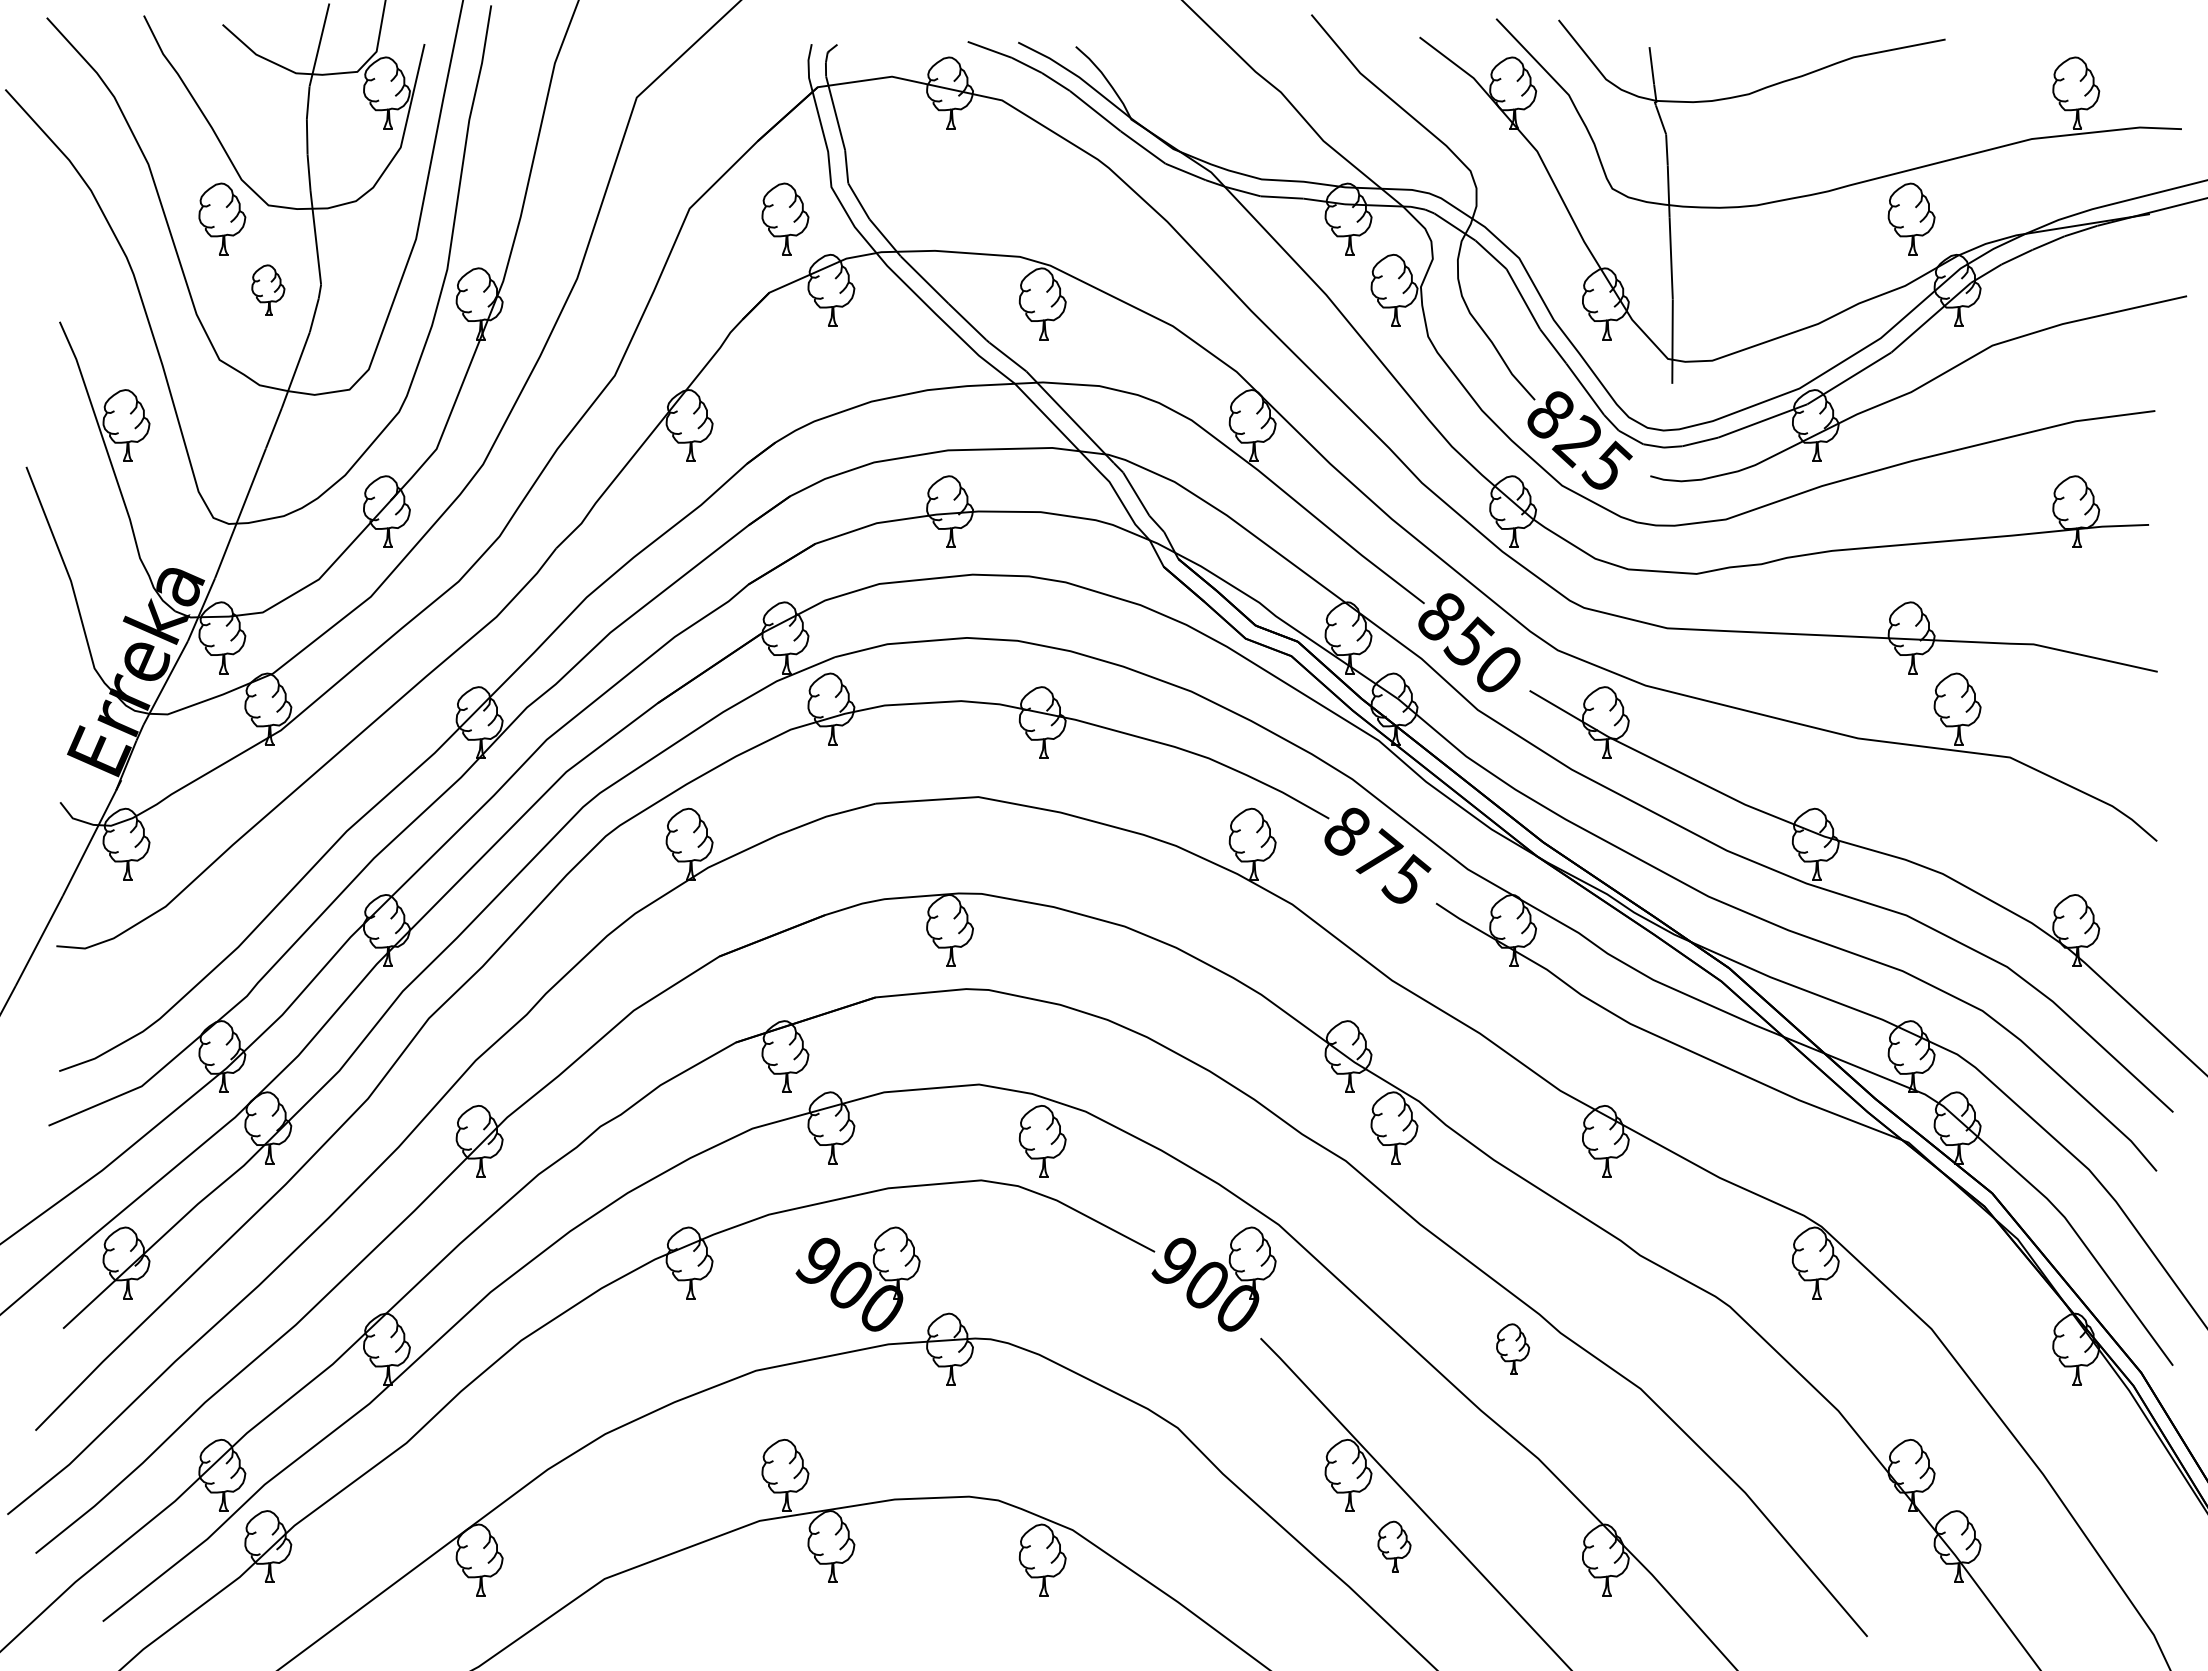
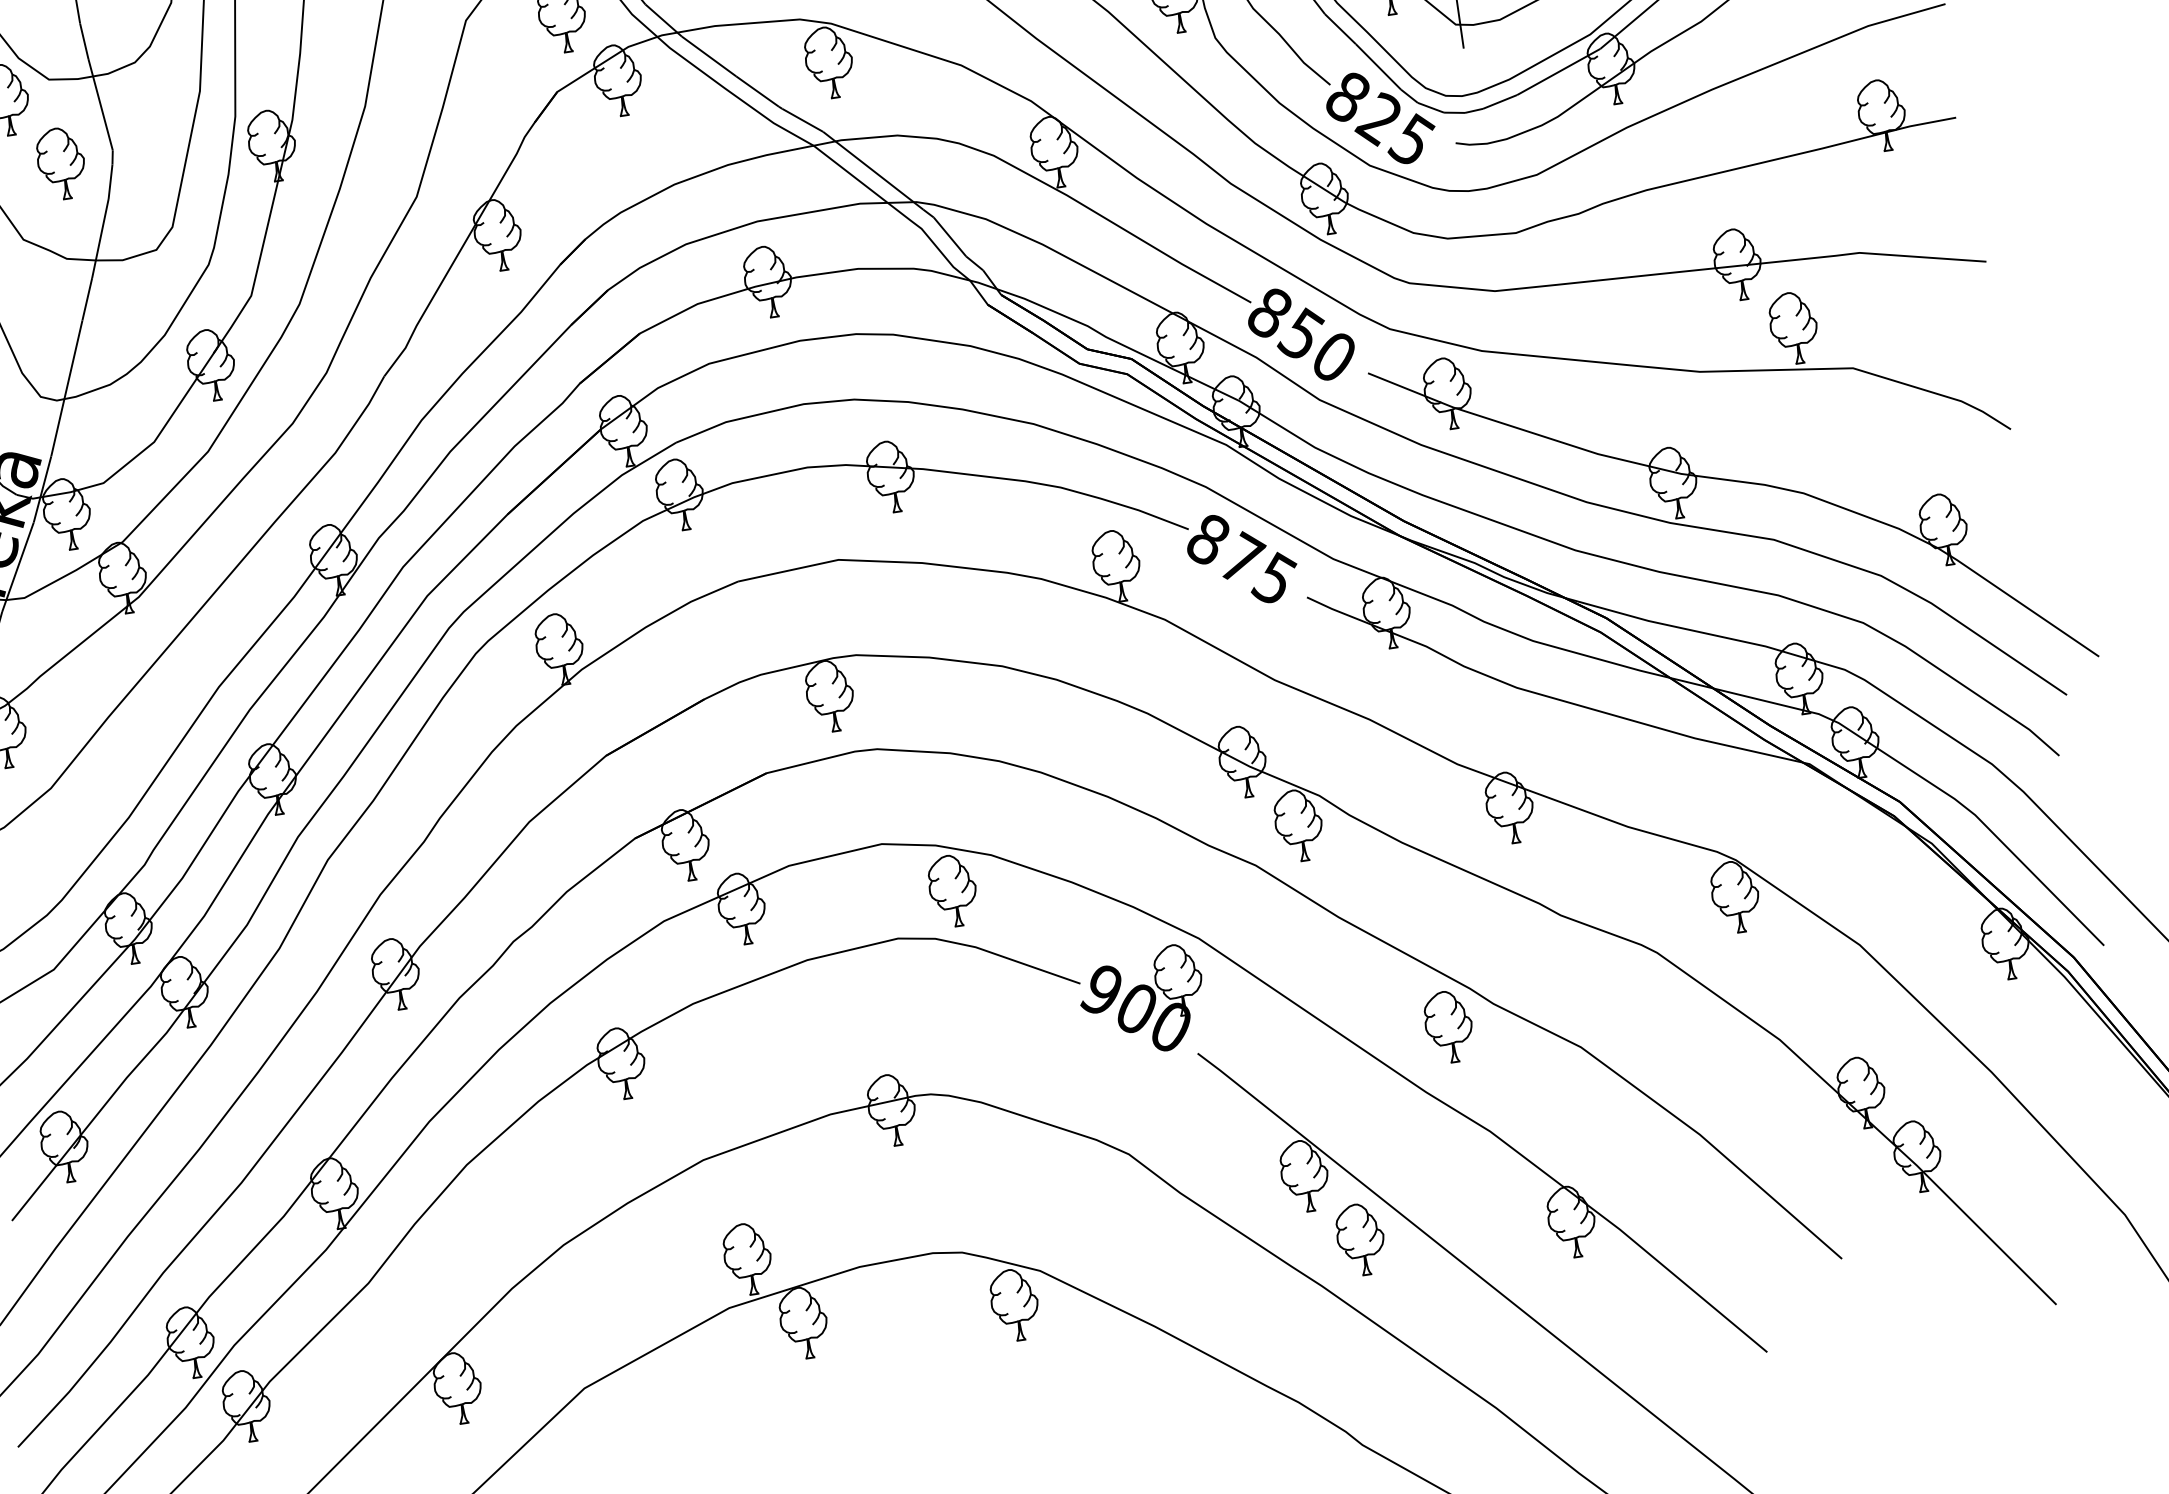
part: (268, 289) -> (61, 162), size x1.43
part: (857, 1278) -> (790, 1053), removed
part: (1512, 1348) -> (1448, 1026), size x1.43
part: (1394, 1546) -> (1360, 1239), size x1.43

